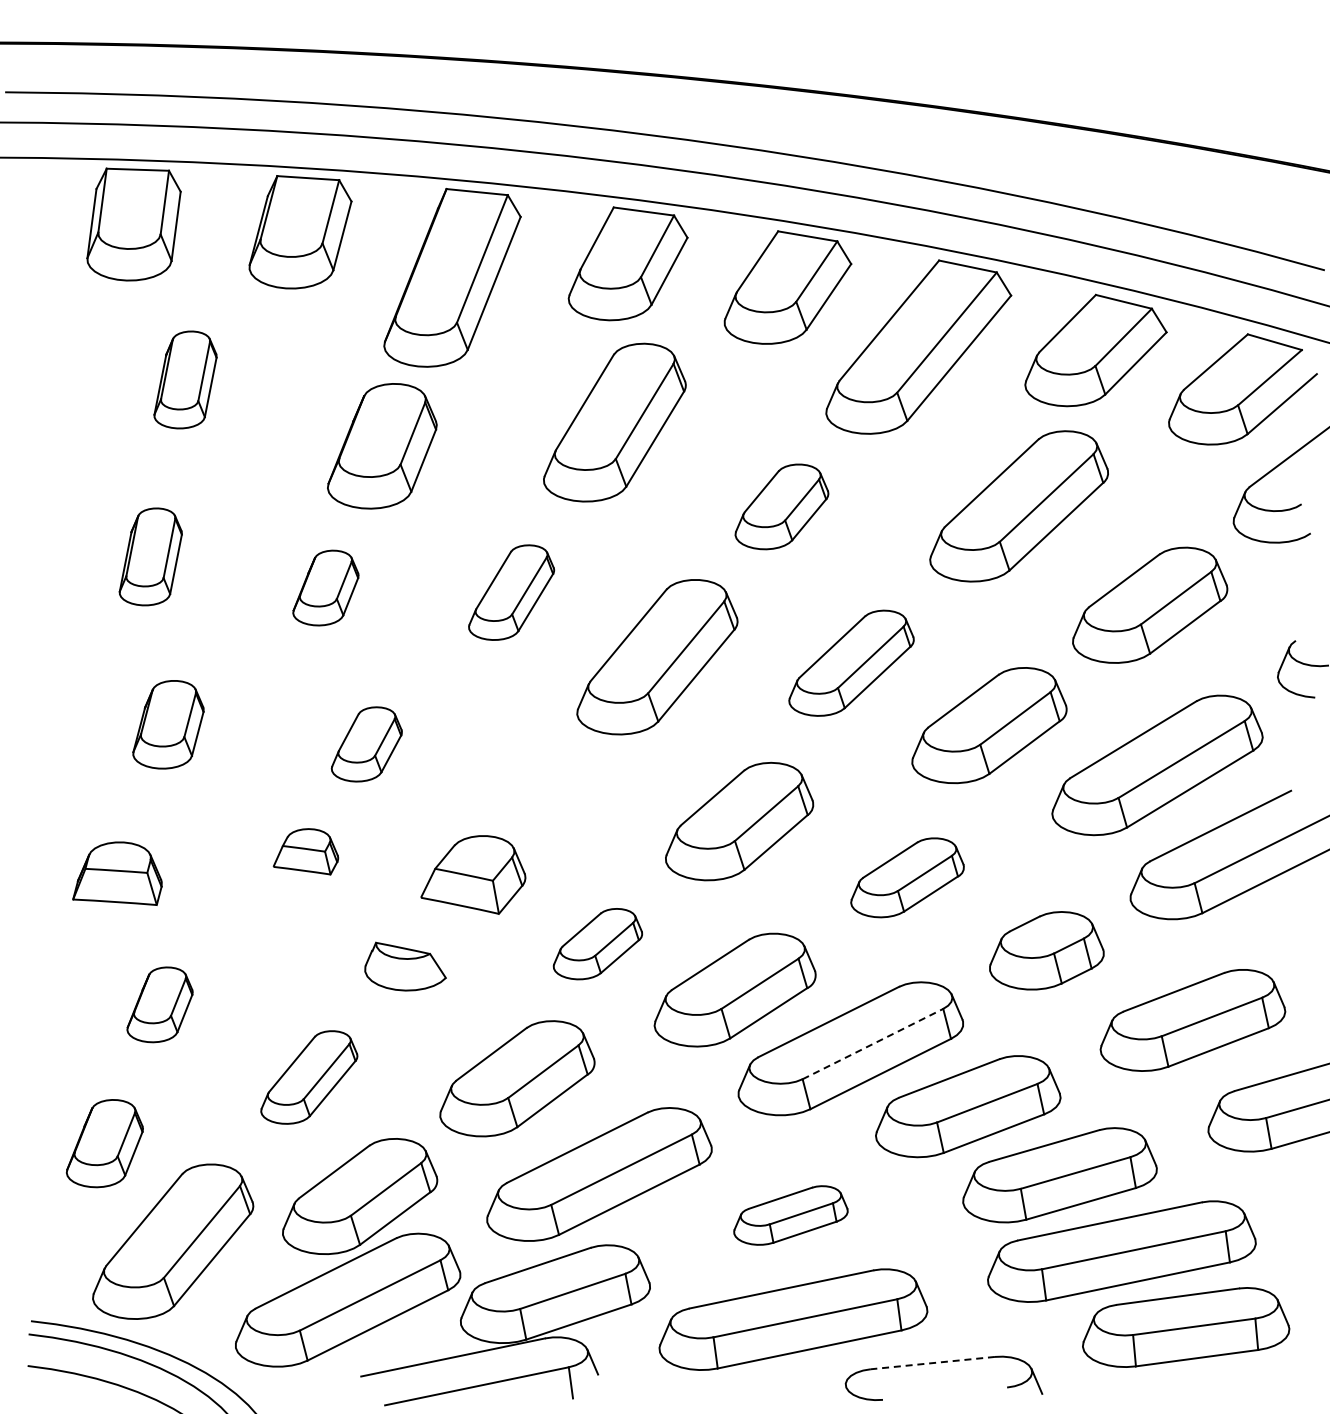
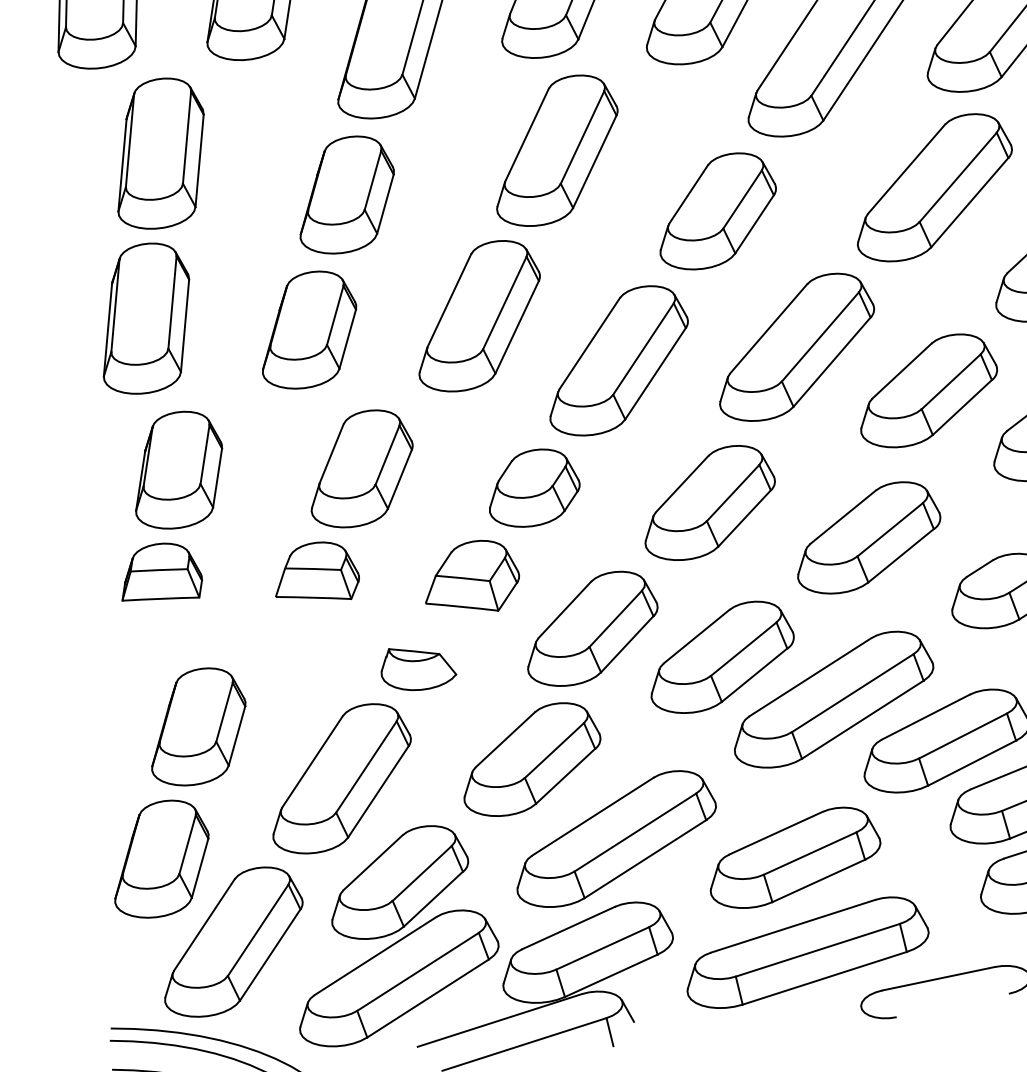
part: (185, 379) -> (159, 153), size x1.67
part: (781, 506) -> (716, 211), size x1.43
part: (150, 556) -> (145, 318), size x1.67
part: (325, 587) -> (308, 329), size x1.67
part: (511, 592) -> (478, 315), size x1.67
part: (851, 663) -> (796, 347), size x1.43
part: (168, 724) -> (178, 470), size x1.43
part: (366, 744) -> (360, 468), size x1.67
part: (551, 785) -> (533, 488), added
part: (305, 851) -> (315, 572), size x1.43
part: (117, 873) -> (160, 572), moved
part: (907, 877) -> (868, 537), size x1.43
part: (597, 943) -> (591, 628), size x1.67
part: (159, 1004) -> (197, 726), size x1.67
line: (872, 1044) -> (852, 693), dashed -> solid
part: (309, 1077) -> (341, 778), size x1.67
part: (104, 1143) -> (160, 859), size x1.43
part: (790, 1215) -> (794, 857), size x1.67
line: (932, 1363) -> (938, 979), dashed -> solid

